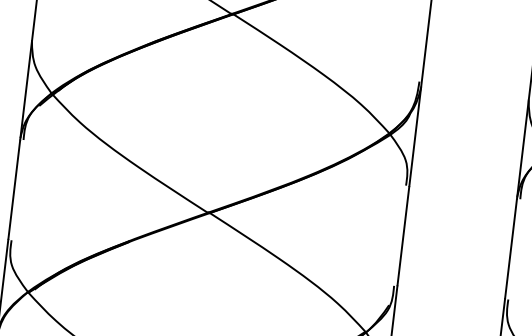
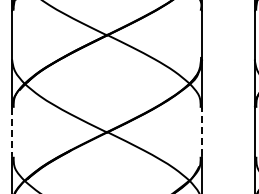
line: (14, 190) -> (12, 132), solid -> dashed
line: (403, 236) -> (202, 132), solid -> dashed

